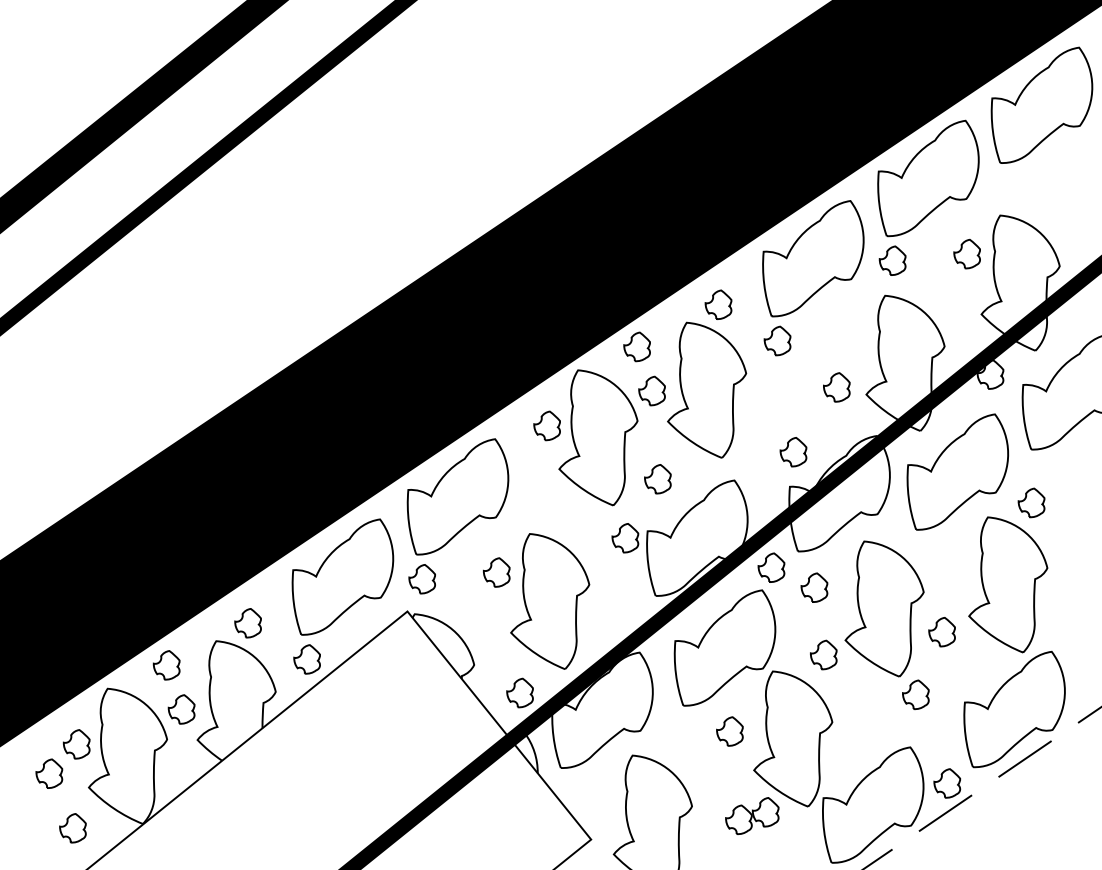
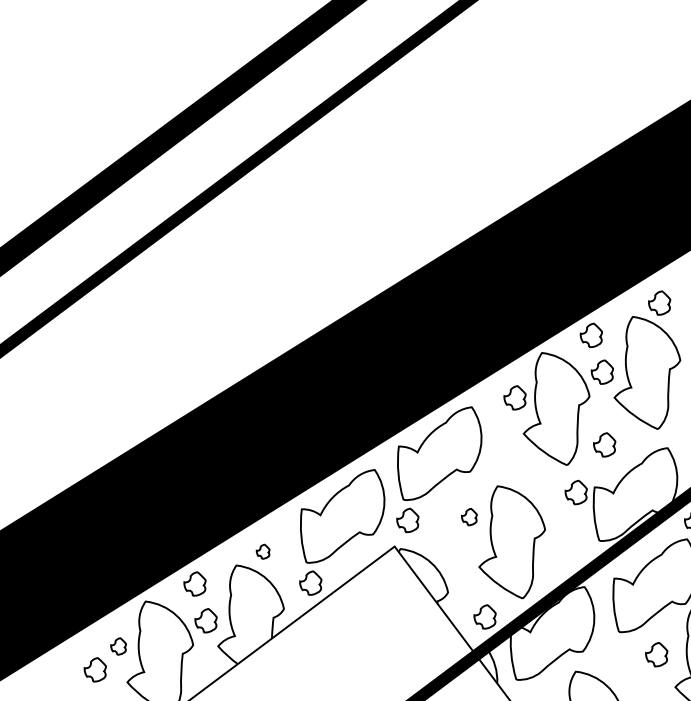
part: (496, 572) -> (469, 517), size x0.7
part: (247, 623) -> (262, 551), size x0.6
part: (76, 744) -> (118, 646), size x0.7

